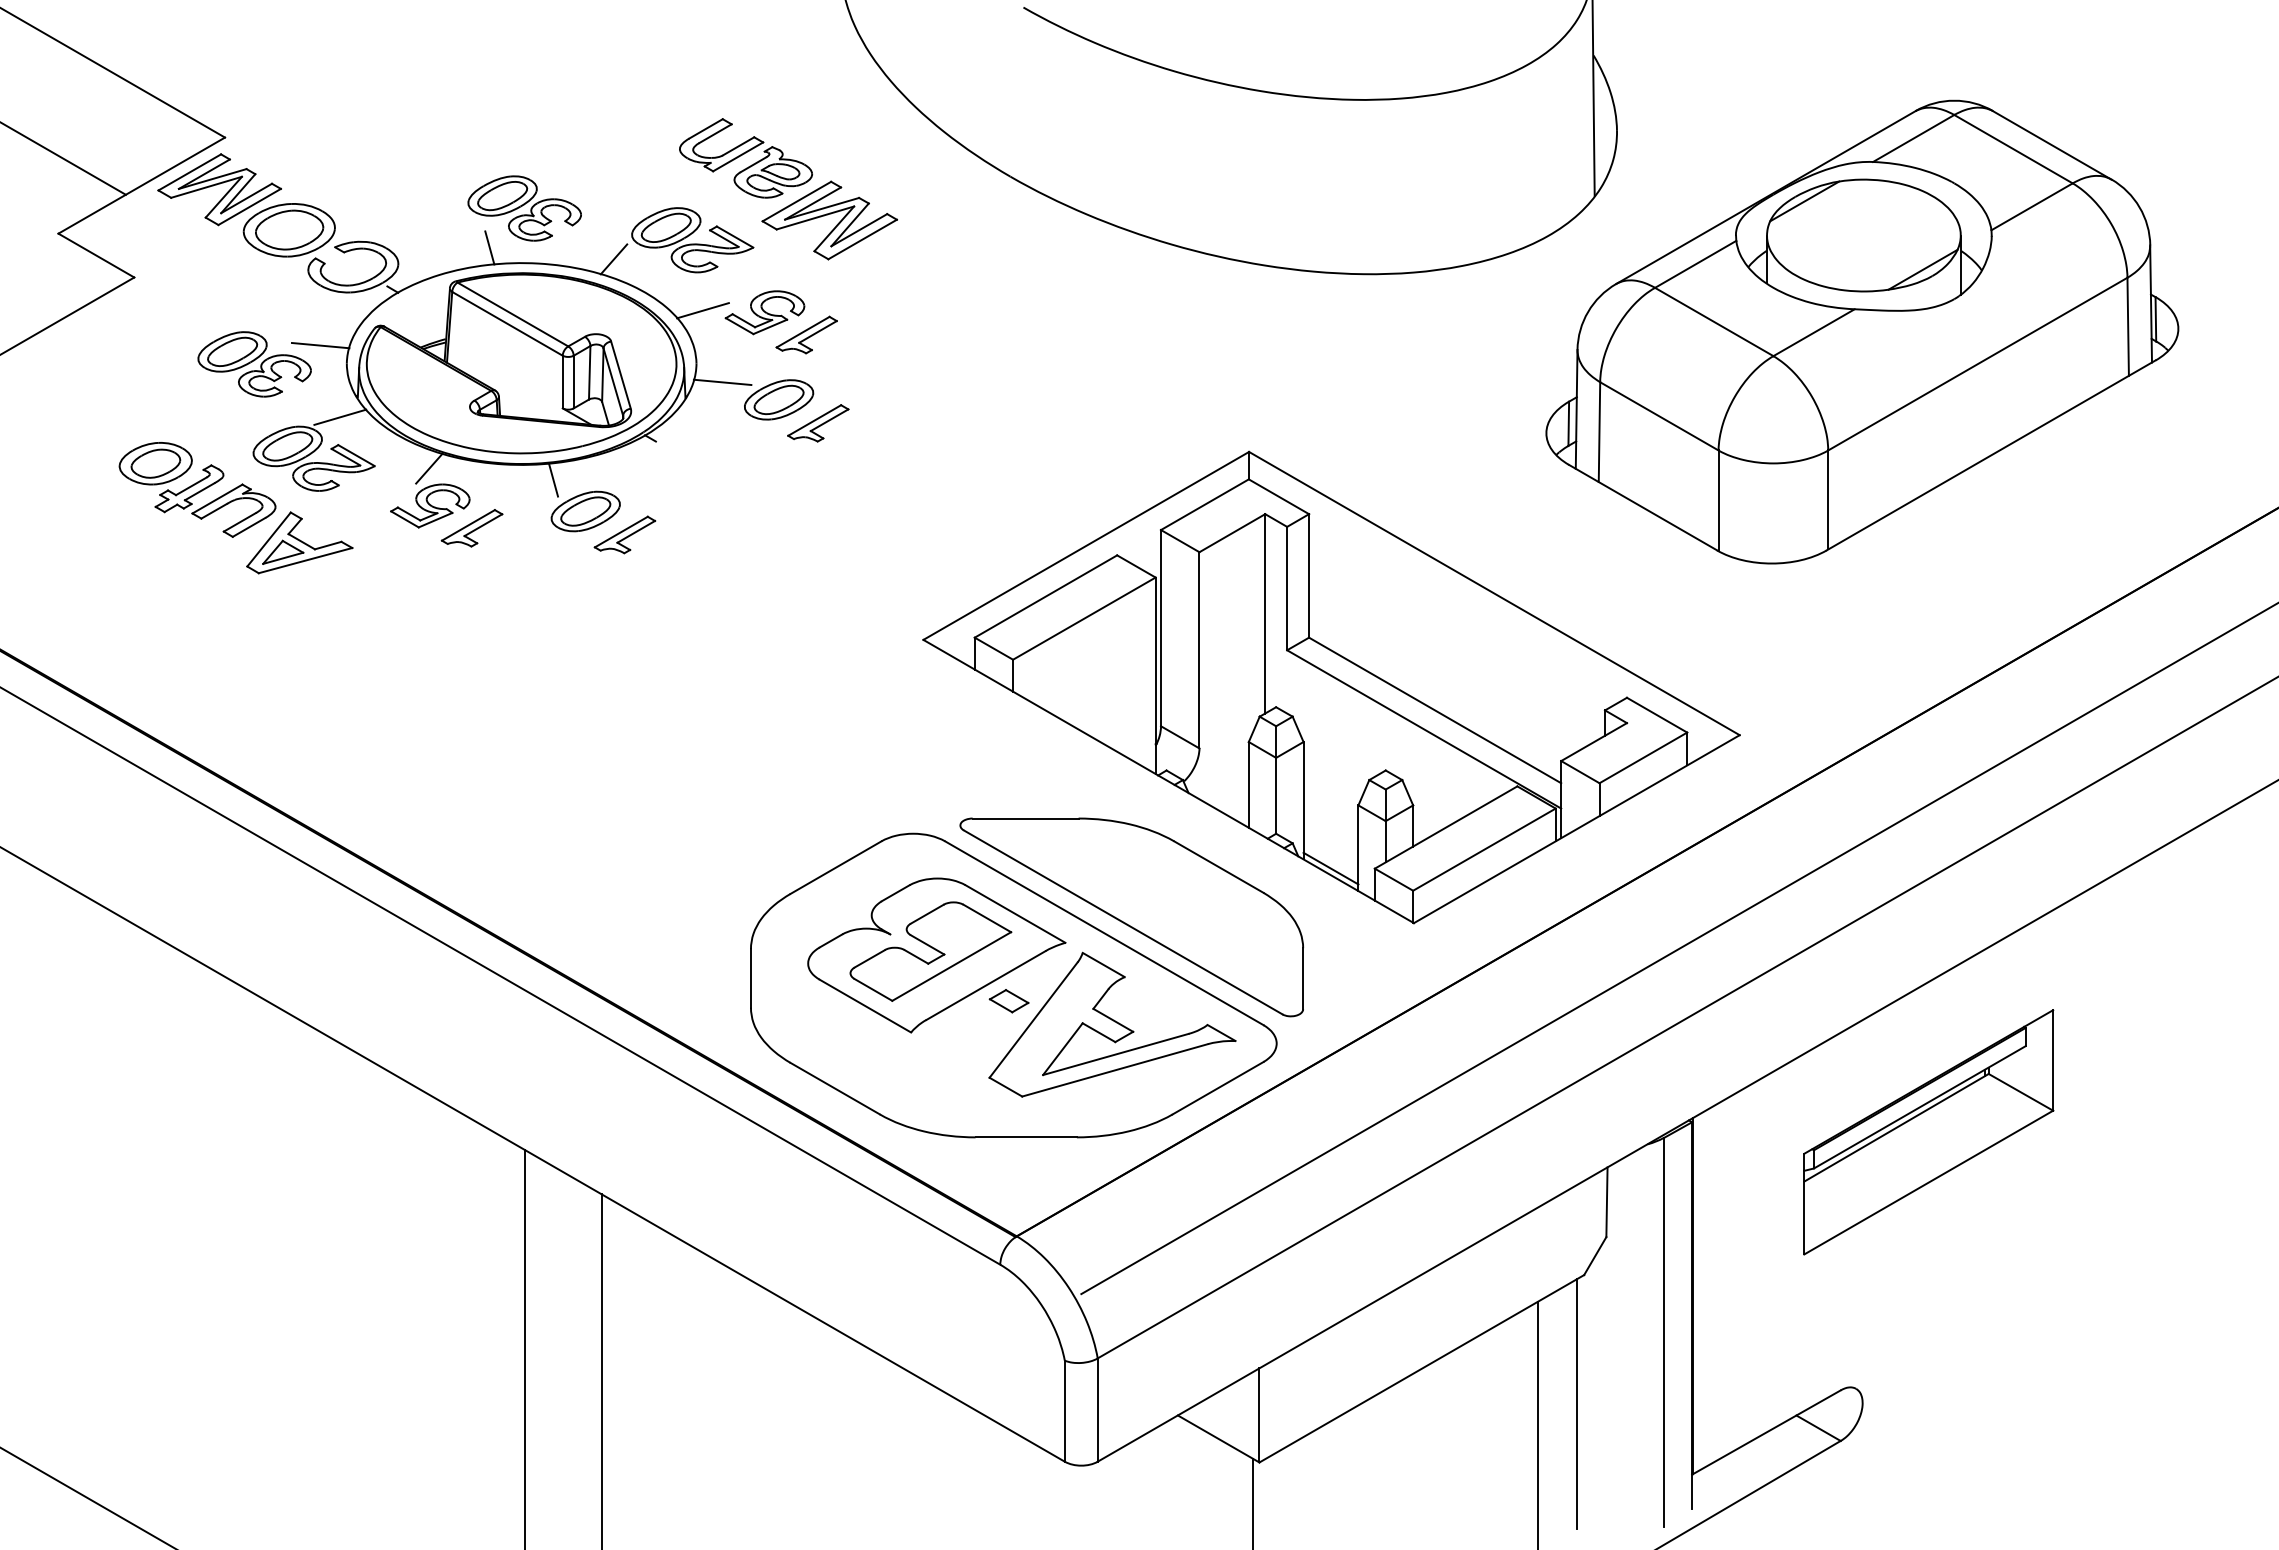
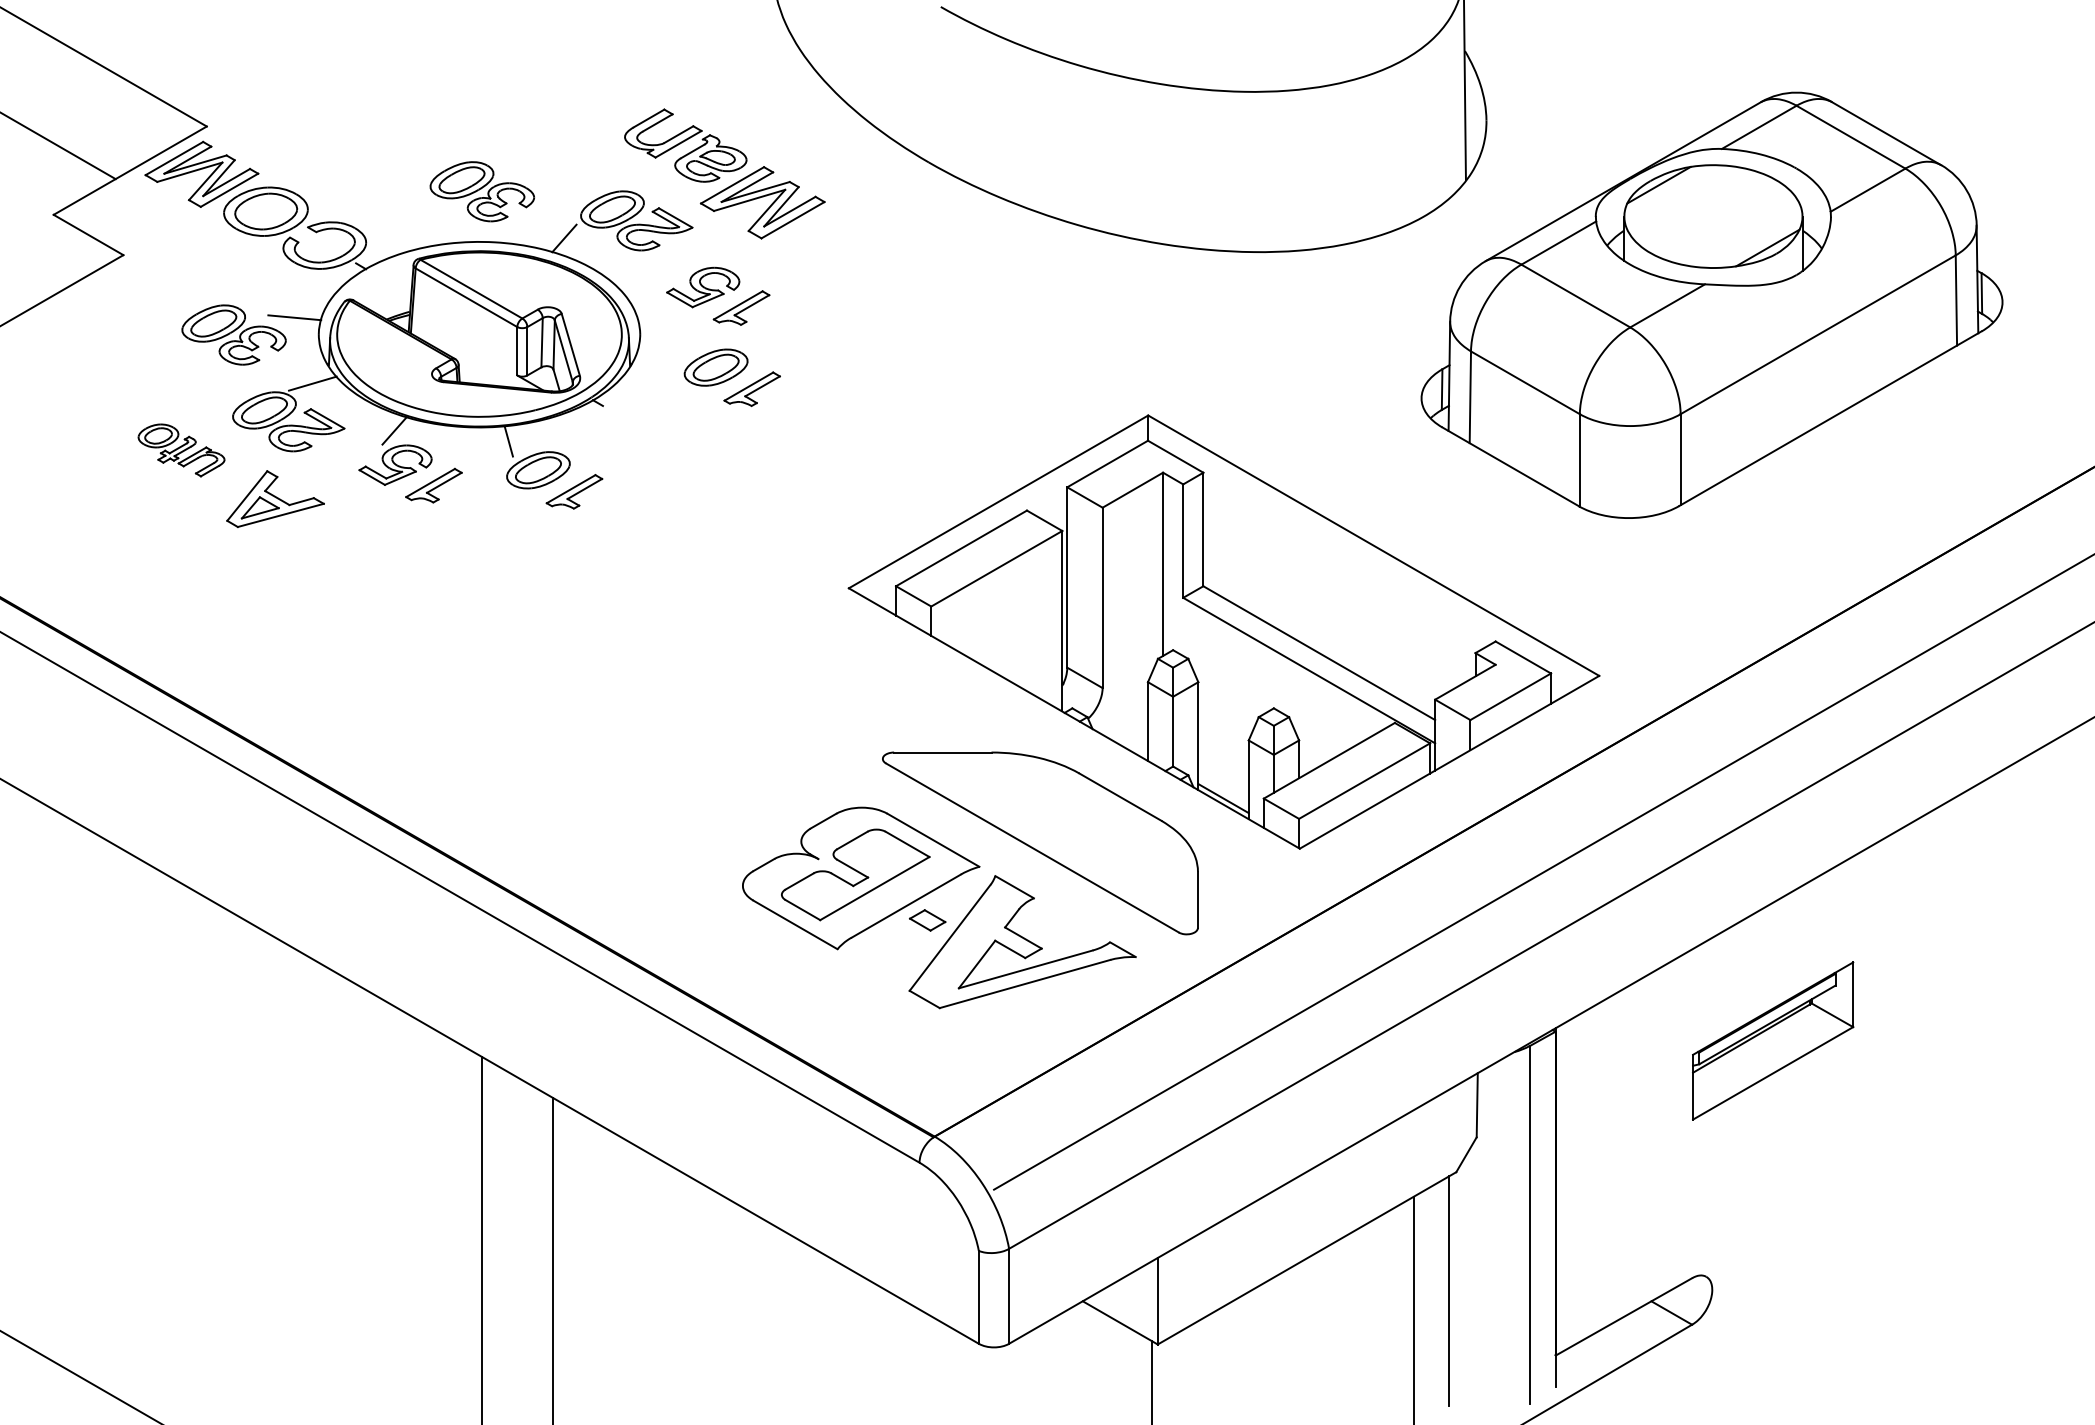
line: (489, 247) -> (449, 227), removed
line: (702, 310) -> (645, 285), removed
line: (722, 382) -> (664, 351), removed
part: (197, 489) -> (181, 450), size x0.6
part: (1013, 985) -> (931, 906), removed
part: (1928, 1132) -> (1772, 1041), size x0.7

